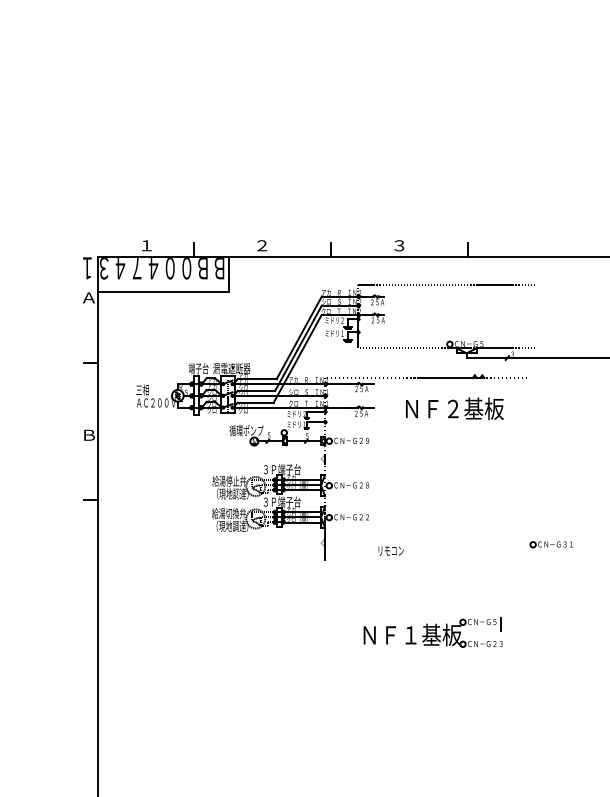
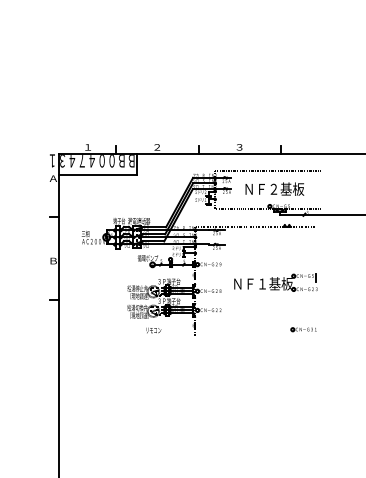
text: (454, 407) -> (274, 188), moved
part: (550, 544) -> (303, 329), moved
text: (390, 551) -> (153, 330), moved
part: (432, 632) -> (275, 282), moved

